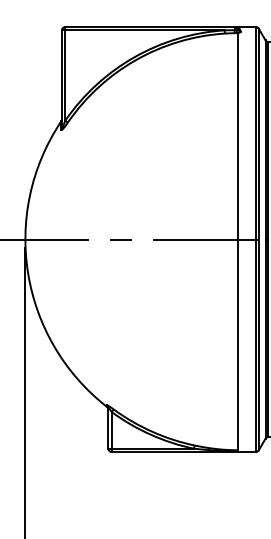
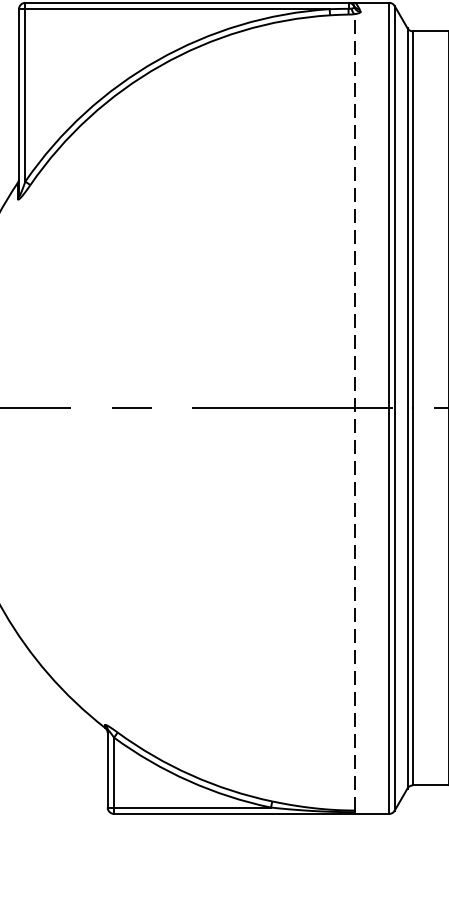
line: (237, 241) -> (354, 412), solid -> dashed

